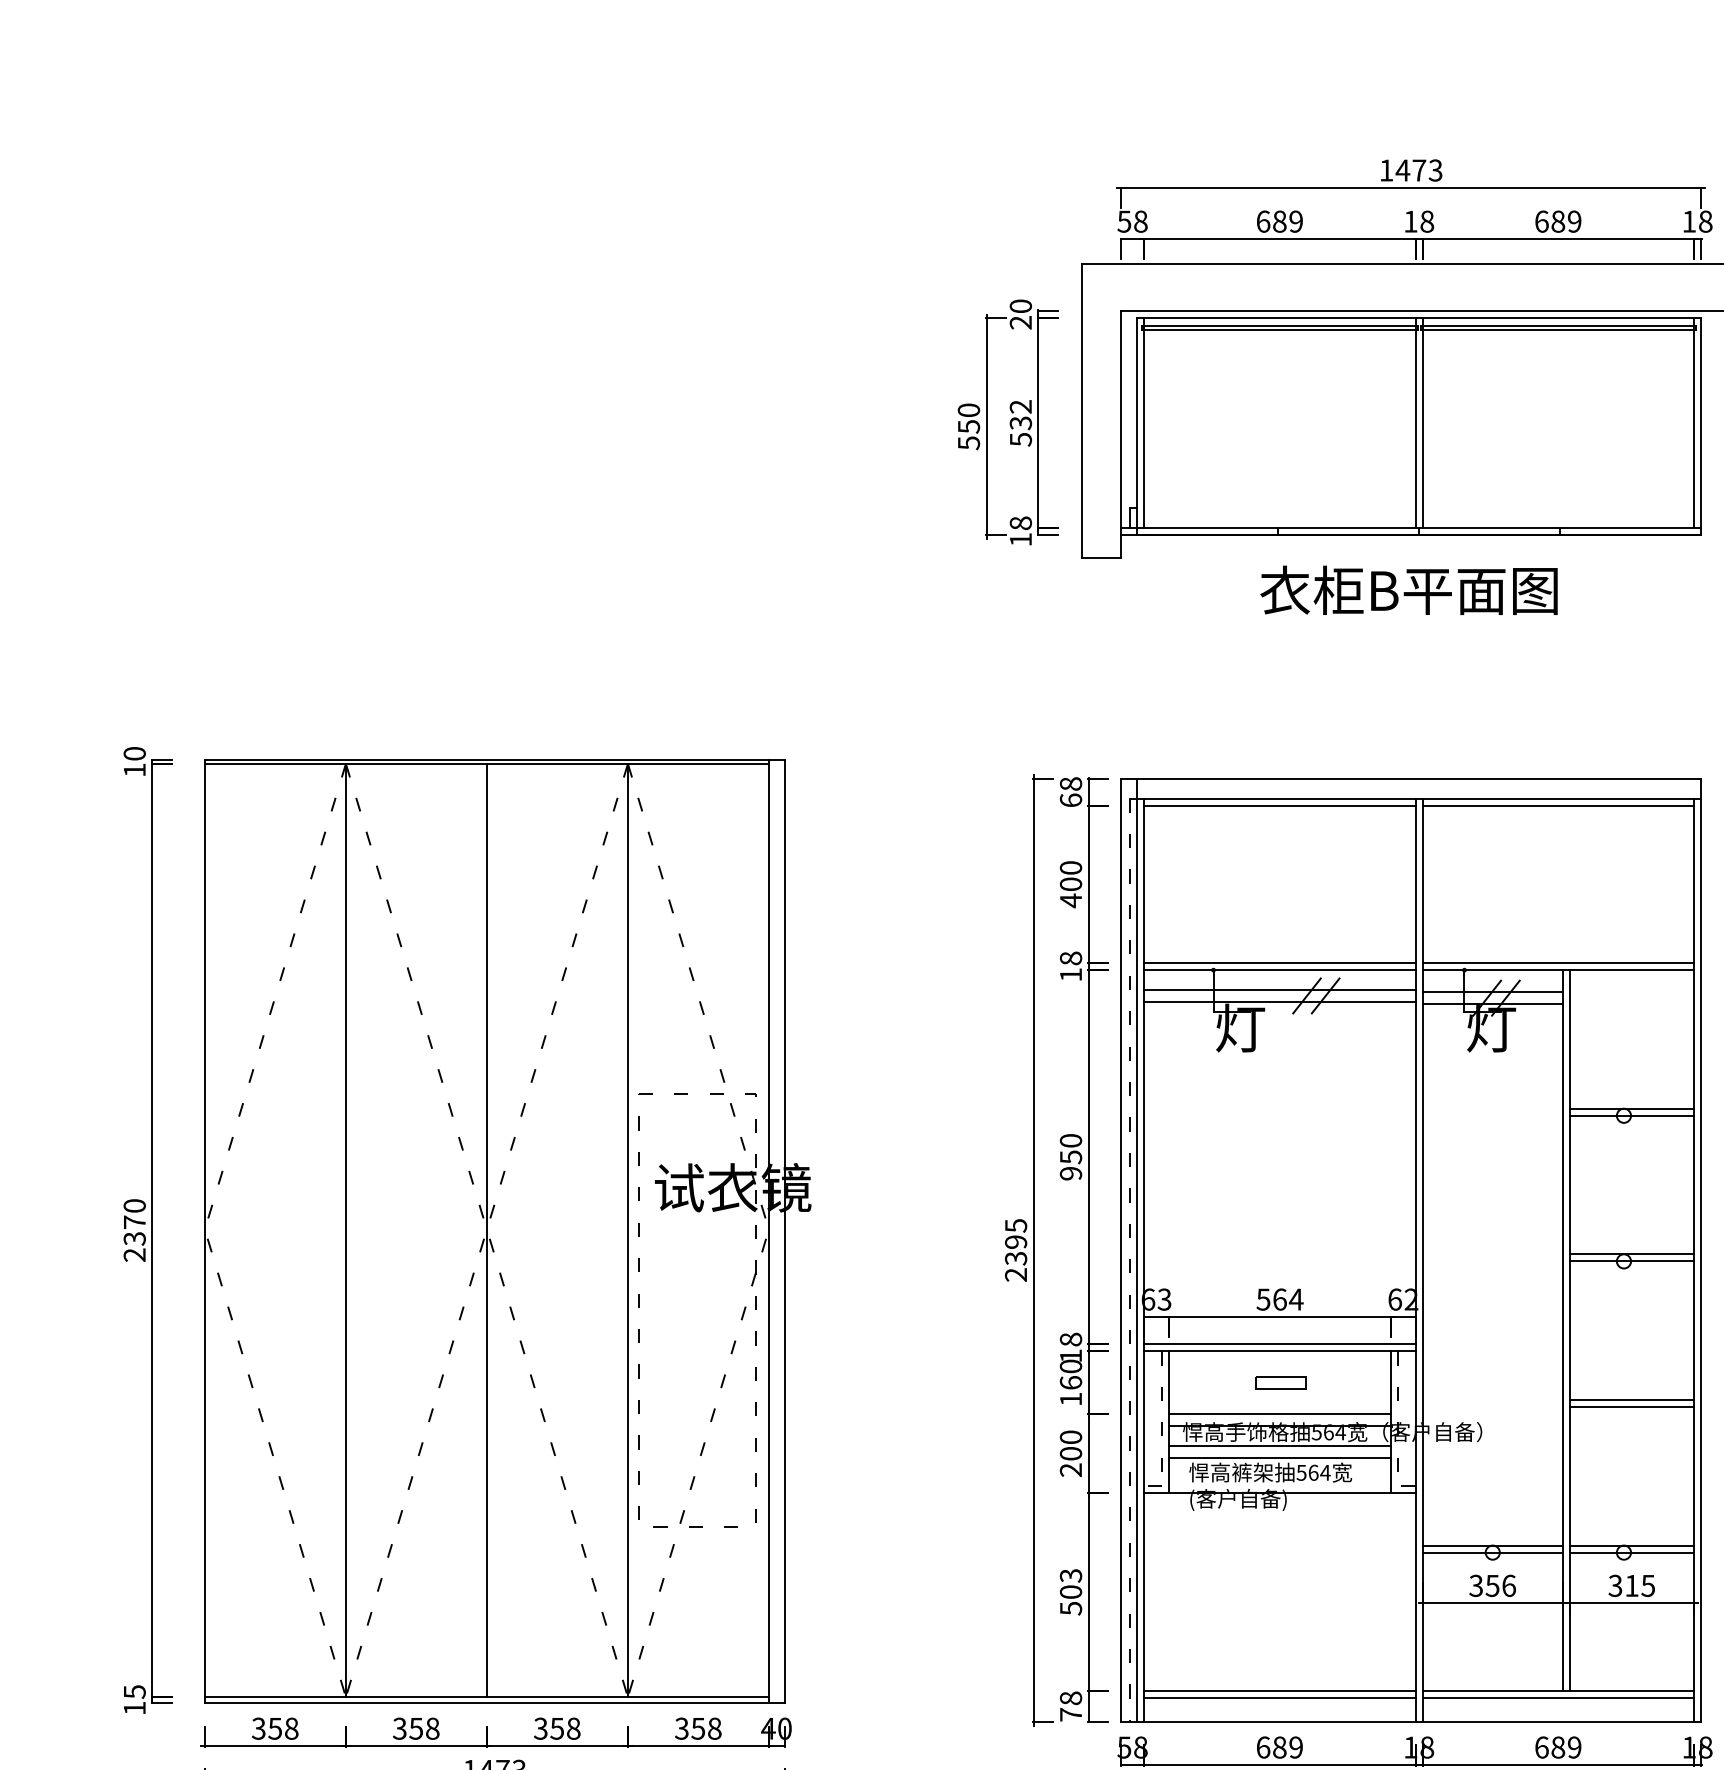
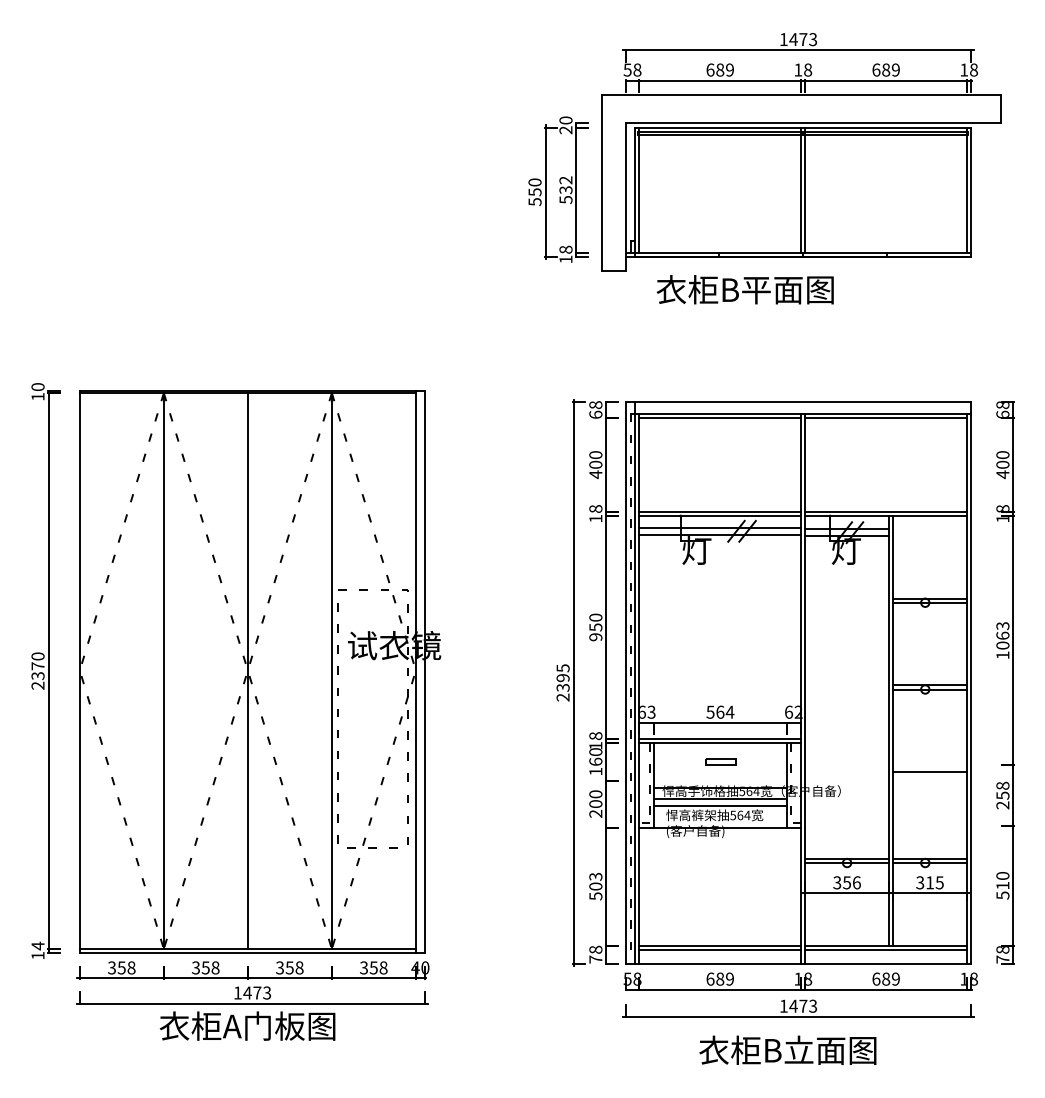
text: (1407, 589) -> (744, 289), moved
line: (1632, 1407) -> (930, 776), removed
line: (1280, 1414) -> (720, 780), removed
text: (133, 1691) -> (37, 945), 15 -> 14

